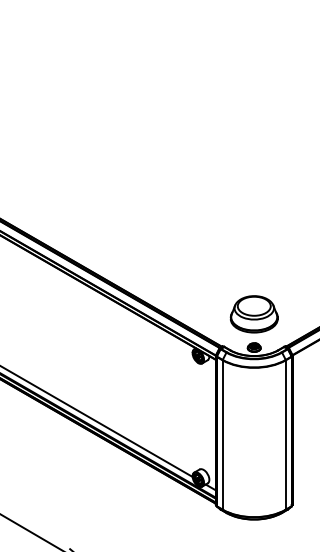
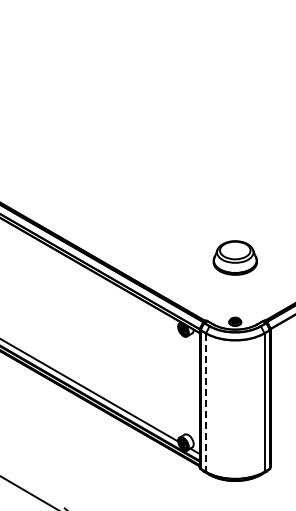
part: (253, 313) -> (234, 257), moved
line: (223, 435) -> (206, 403), solid -> dashed

